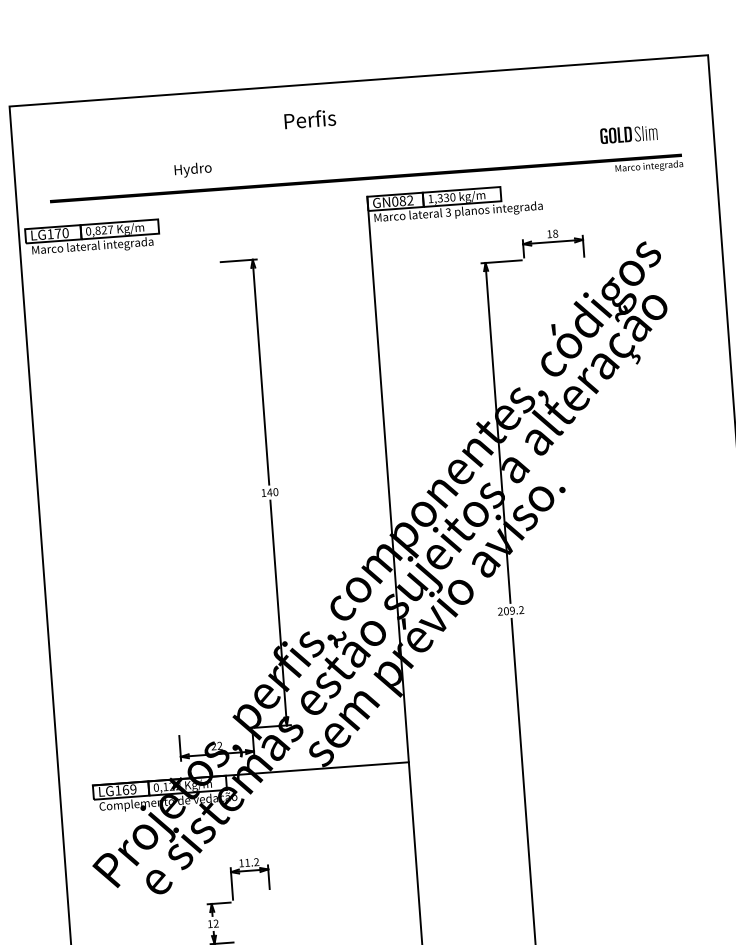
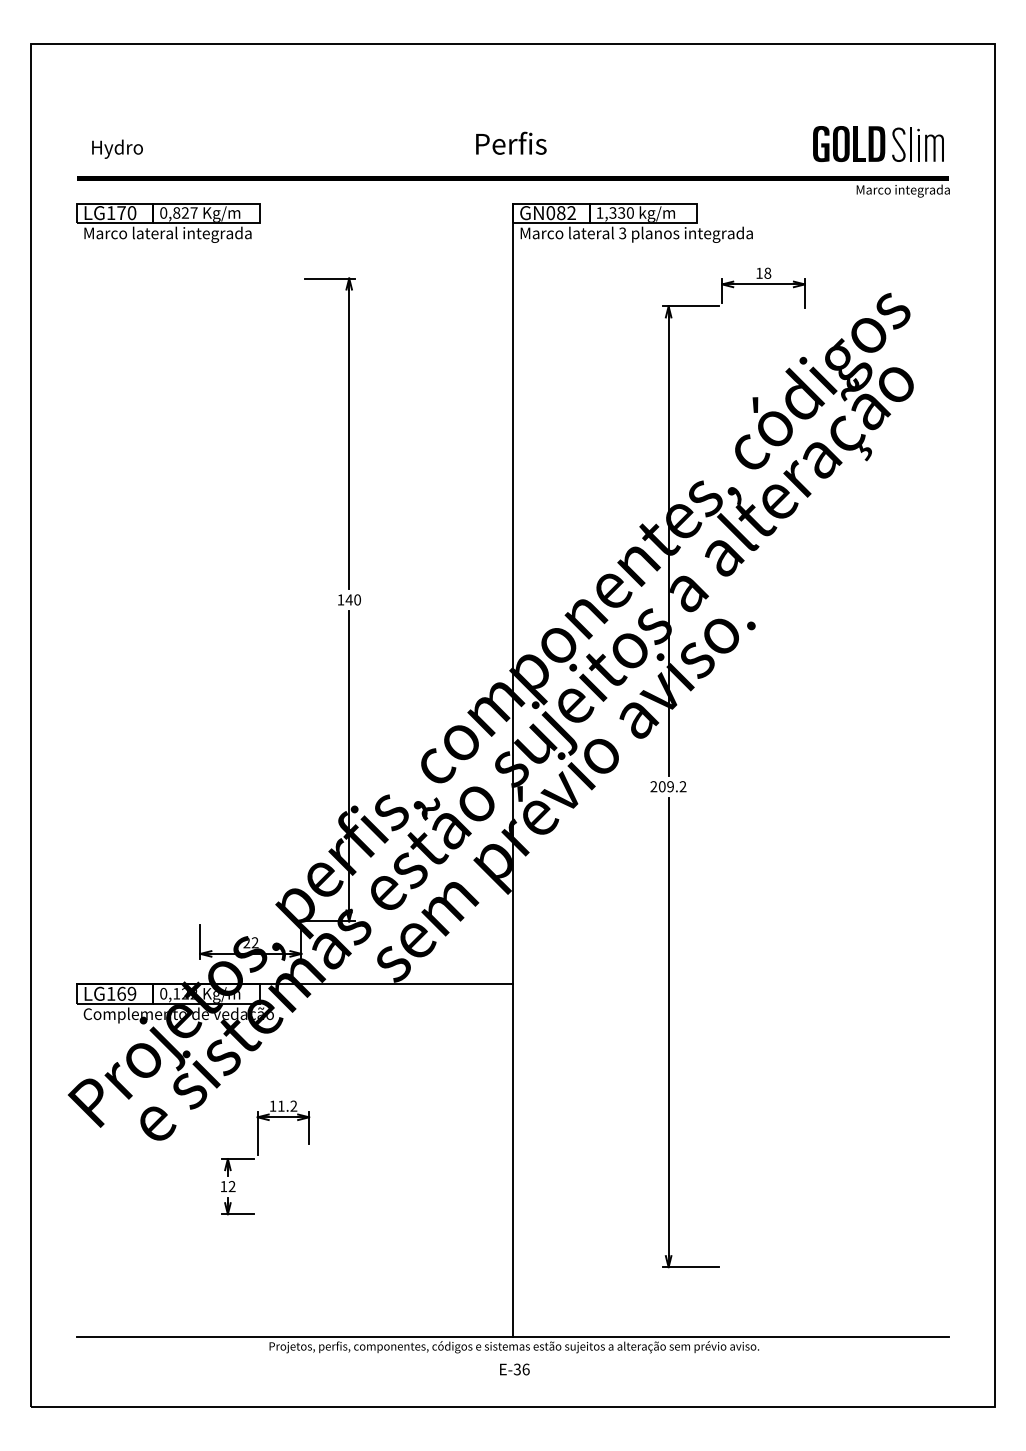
text: (310, 118) -> (511, 142), moved
part: (628, 134) -> (878, 144), size x1.67
text: (193, 169) -> (117, 148), moved
part: (92, 238) -> (168, 222), moved

